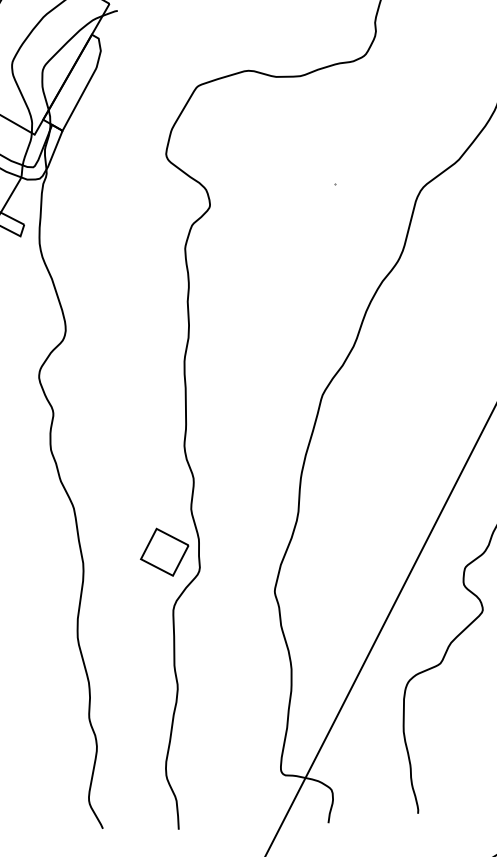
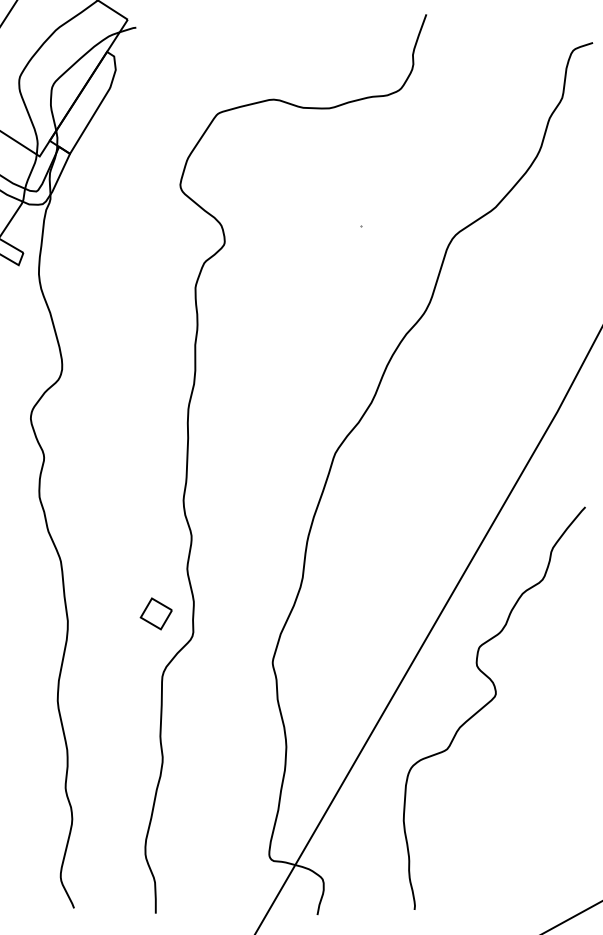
part: (164, 551) -> (156, 613), size x0.6

